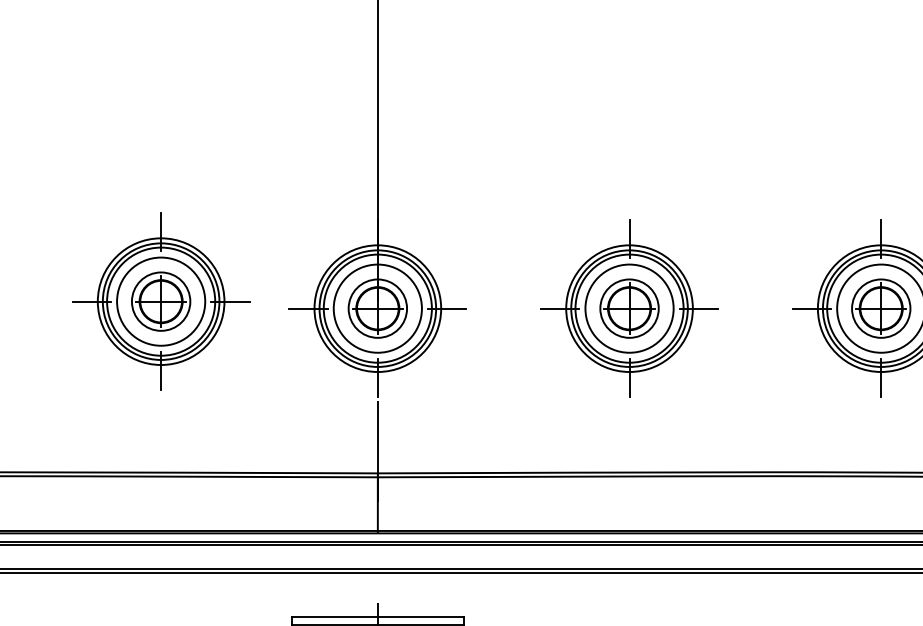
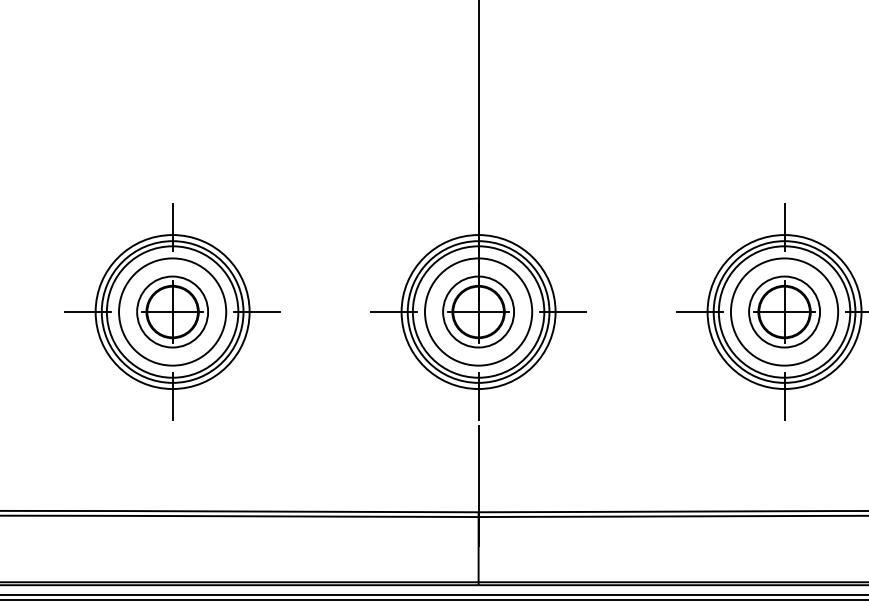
part: (161, 301) -> (173, 311), moved

